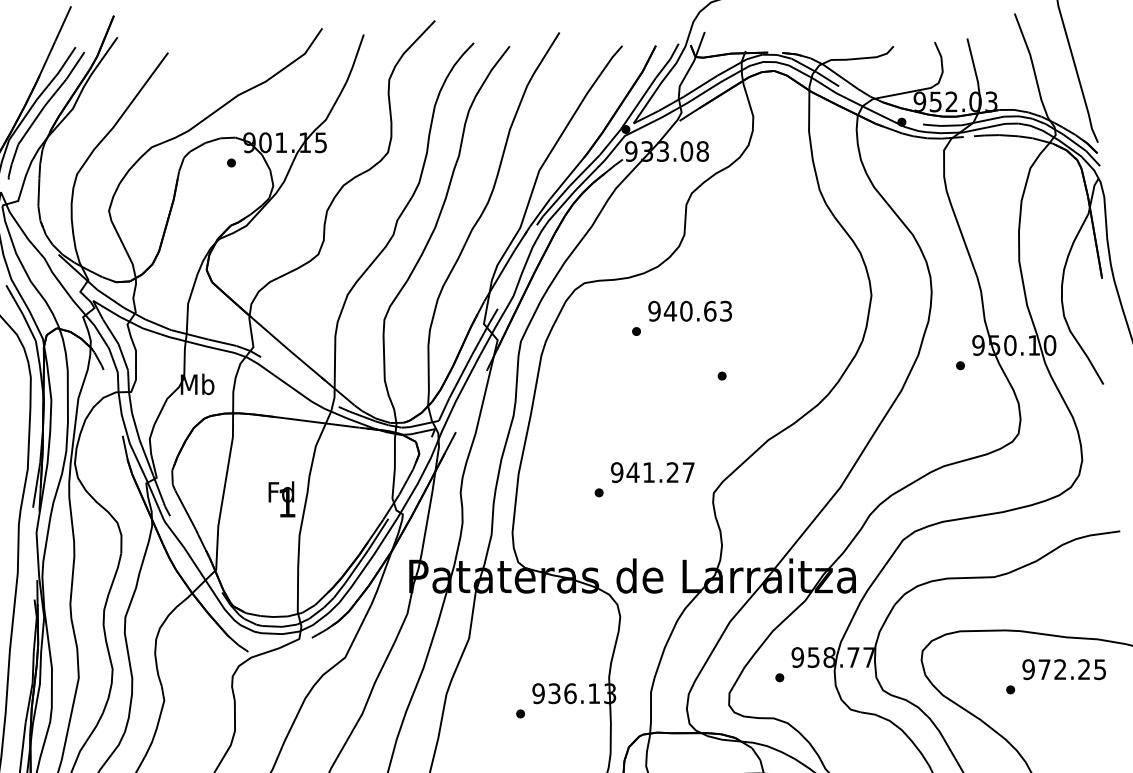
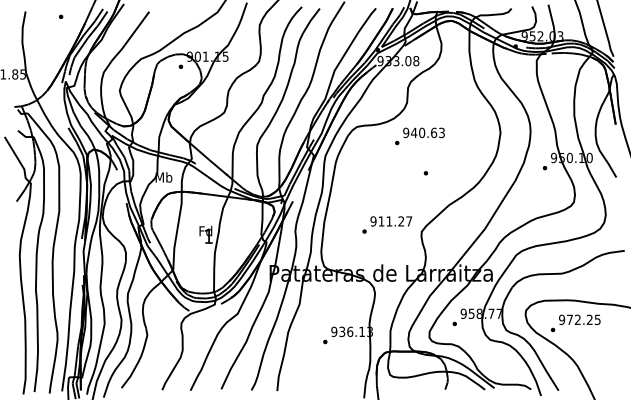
text: (681, 318) -> (419, 136), moved
text: (633, 472) -> (381, 221), 941.27 -> 911.27
text: (1055, 676) -> (575, 323), moved

